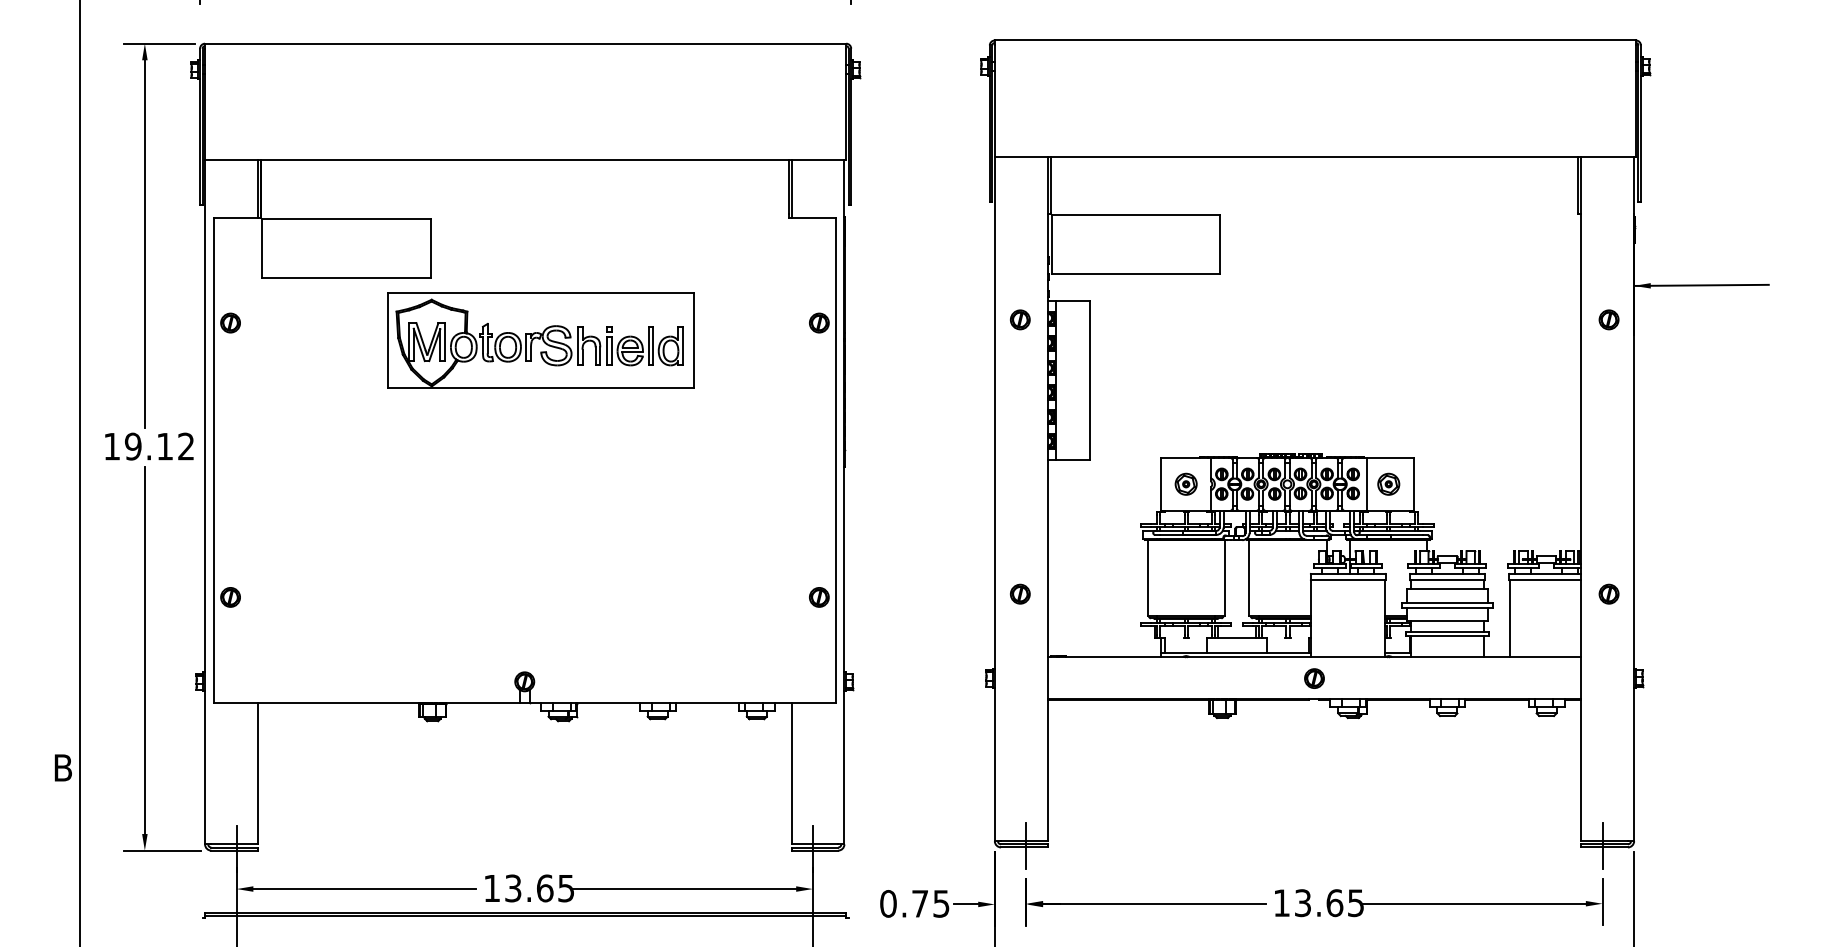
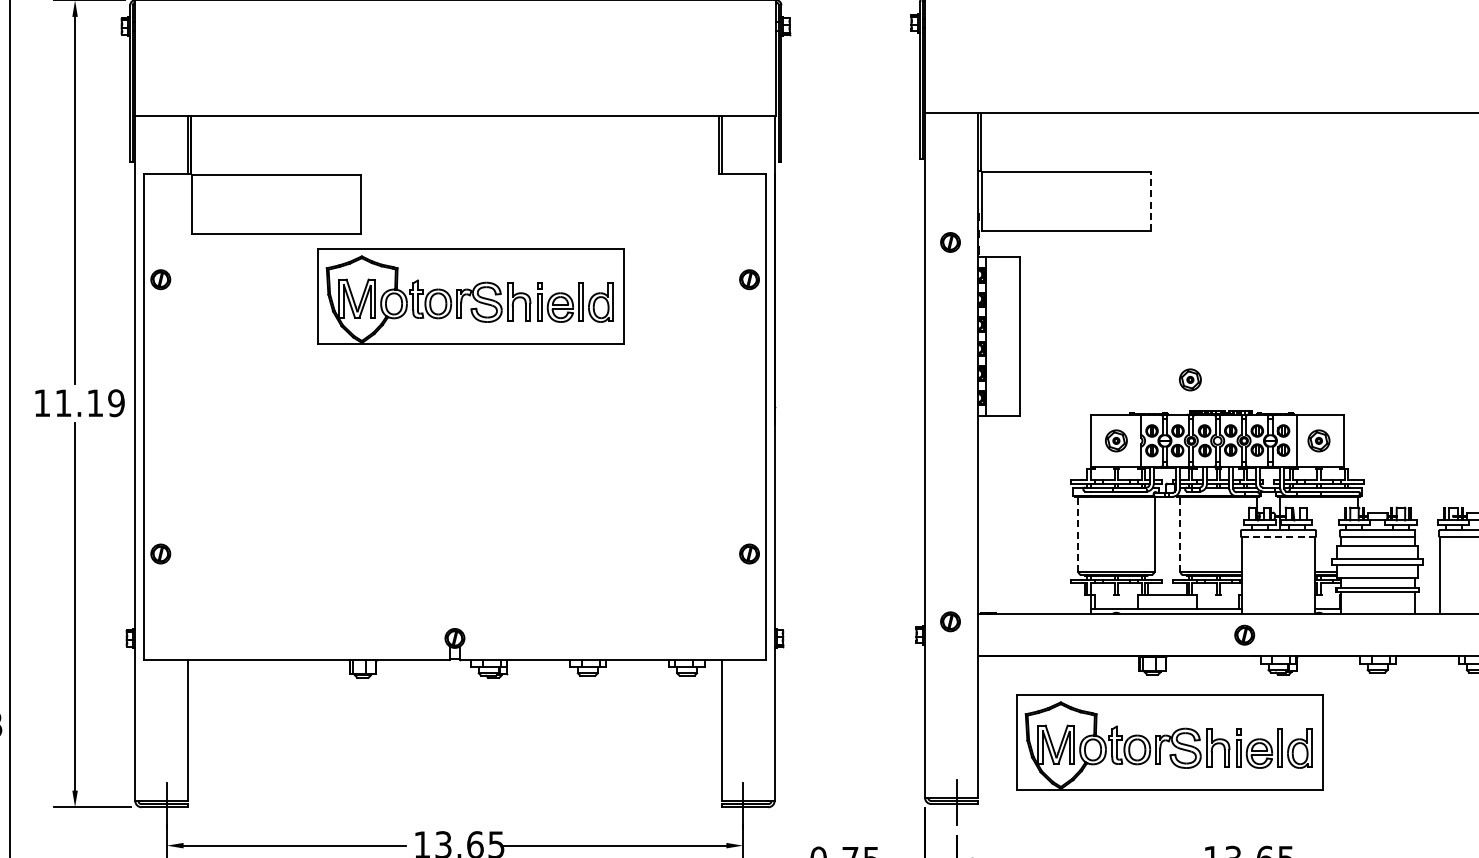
line: (1220, 244) -> (1150, 201), solid -> dashed
part: (1020, 319) -> (950, 242), moved
part: (1259, 422) -> (1189, 379), added
text: (159, 446) -> (89, 403), 19.12 -> 11.19
line: (1147, 577) -> (1077, 534), solid -> dashed
line: (1249, 577) -> (1179, 534), solid -> dashed
line: (1348, 580) -> (1278, 537), solid -> dashed
part: (1020, 593) -> (950, 621), moved
part: (1239, 786) -> (1169, 743), added

